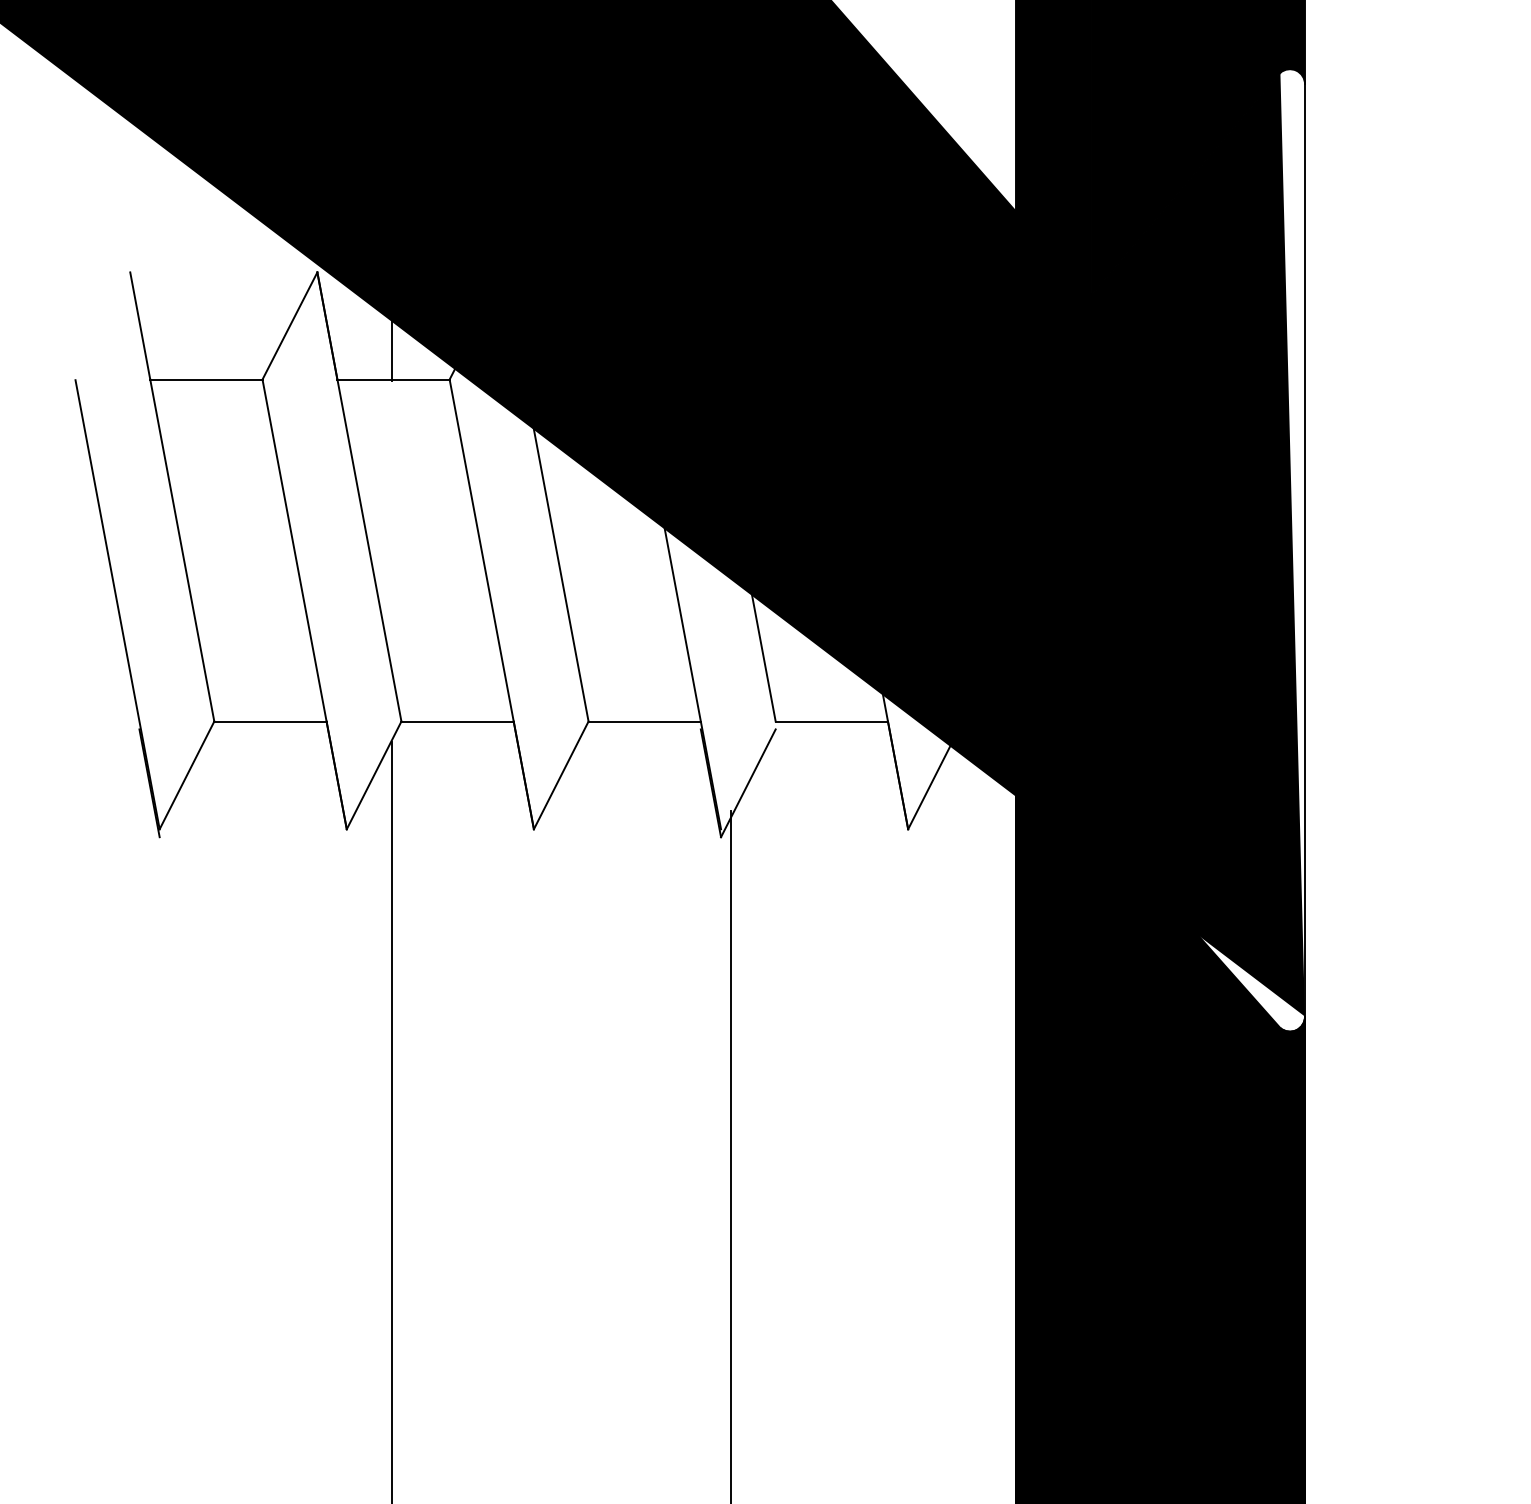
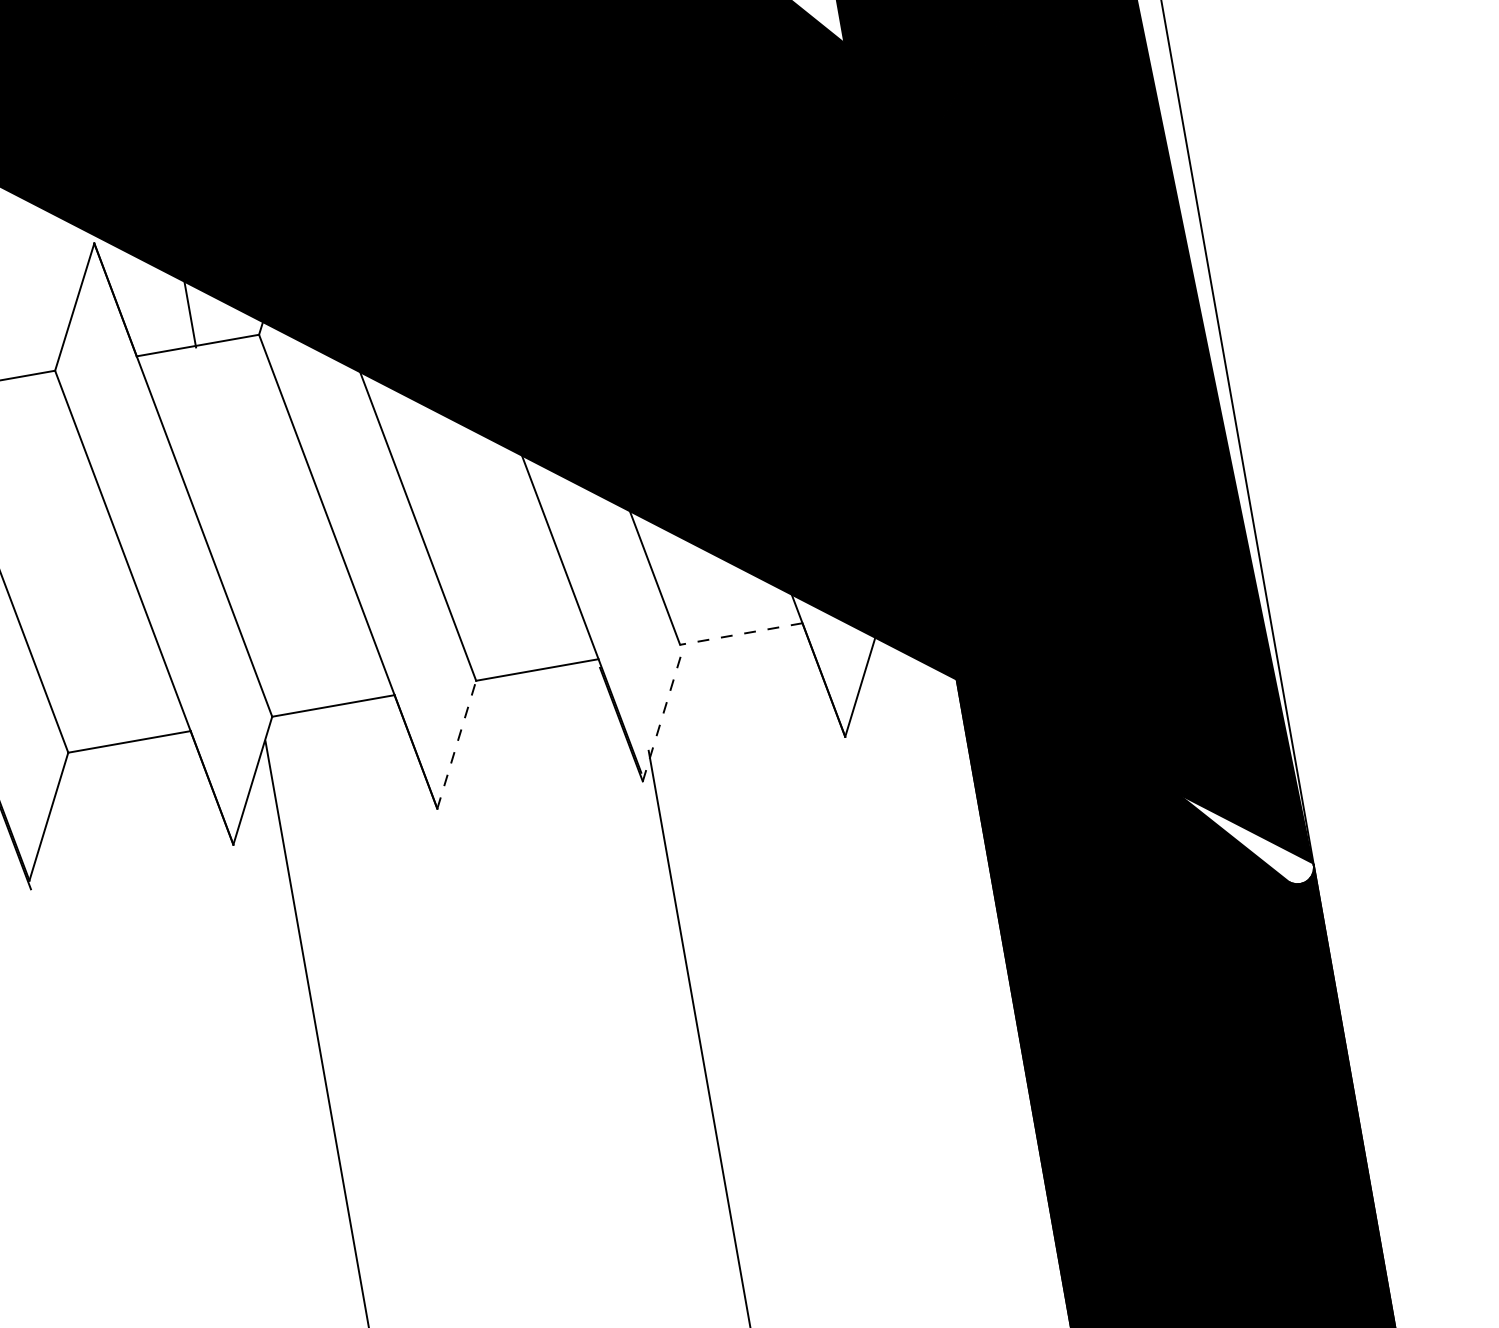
line: (831, 721) -> (740, 634), solid -> dashed
line: (561, 774) -> (456, 743), solid -> dashed
line: (748, 782) -> (662, 716), solid -> dashed

